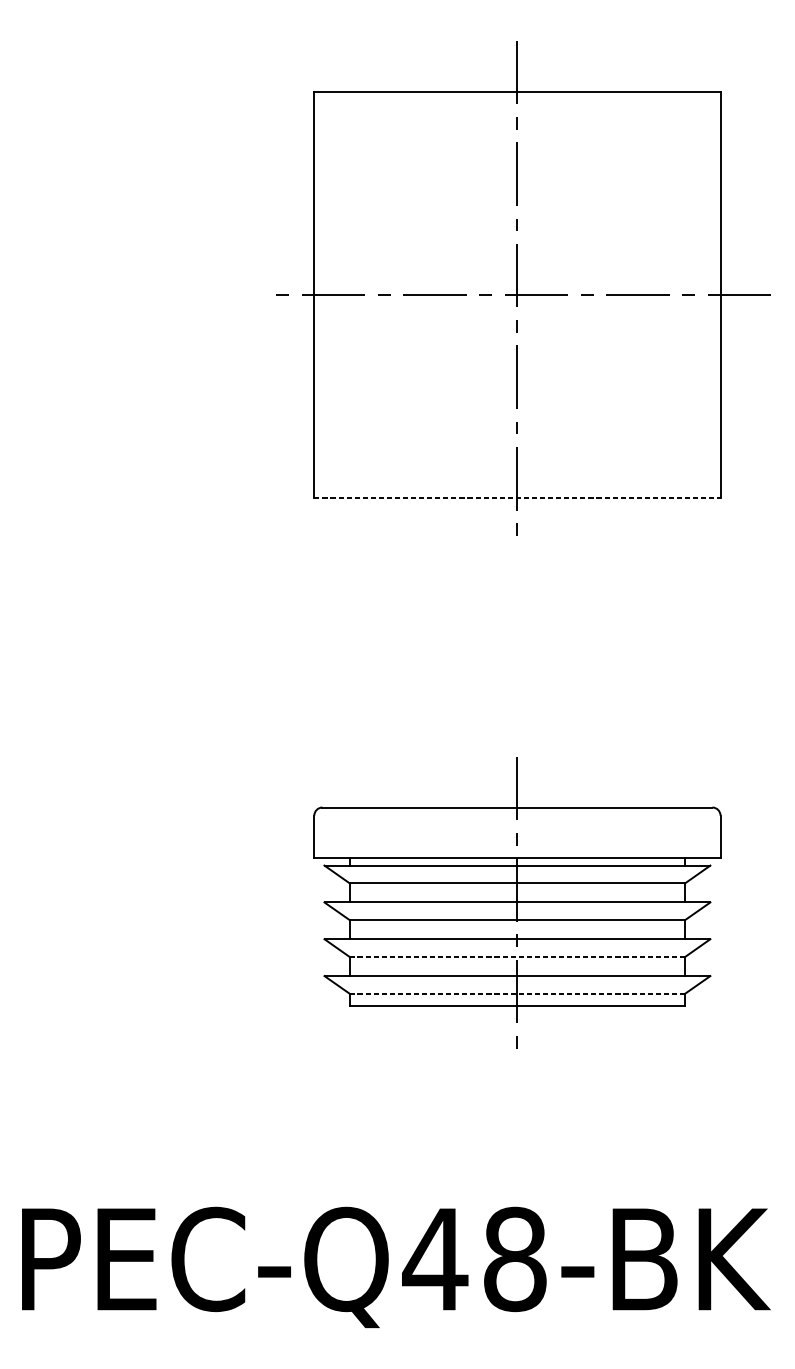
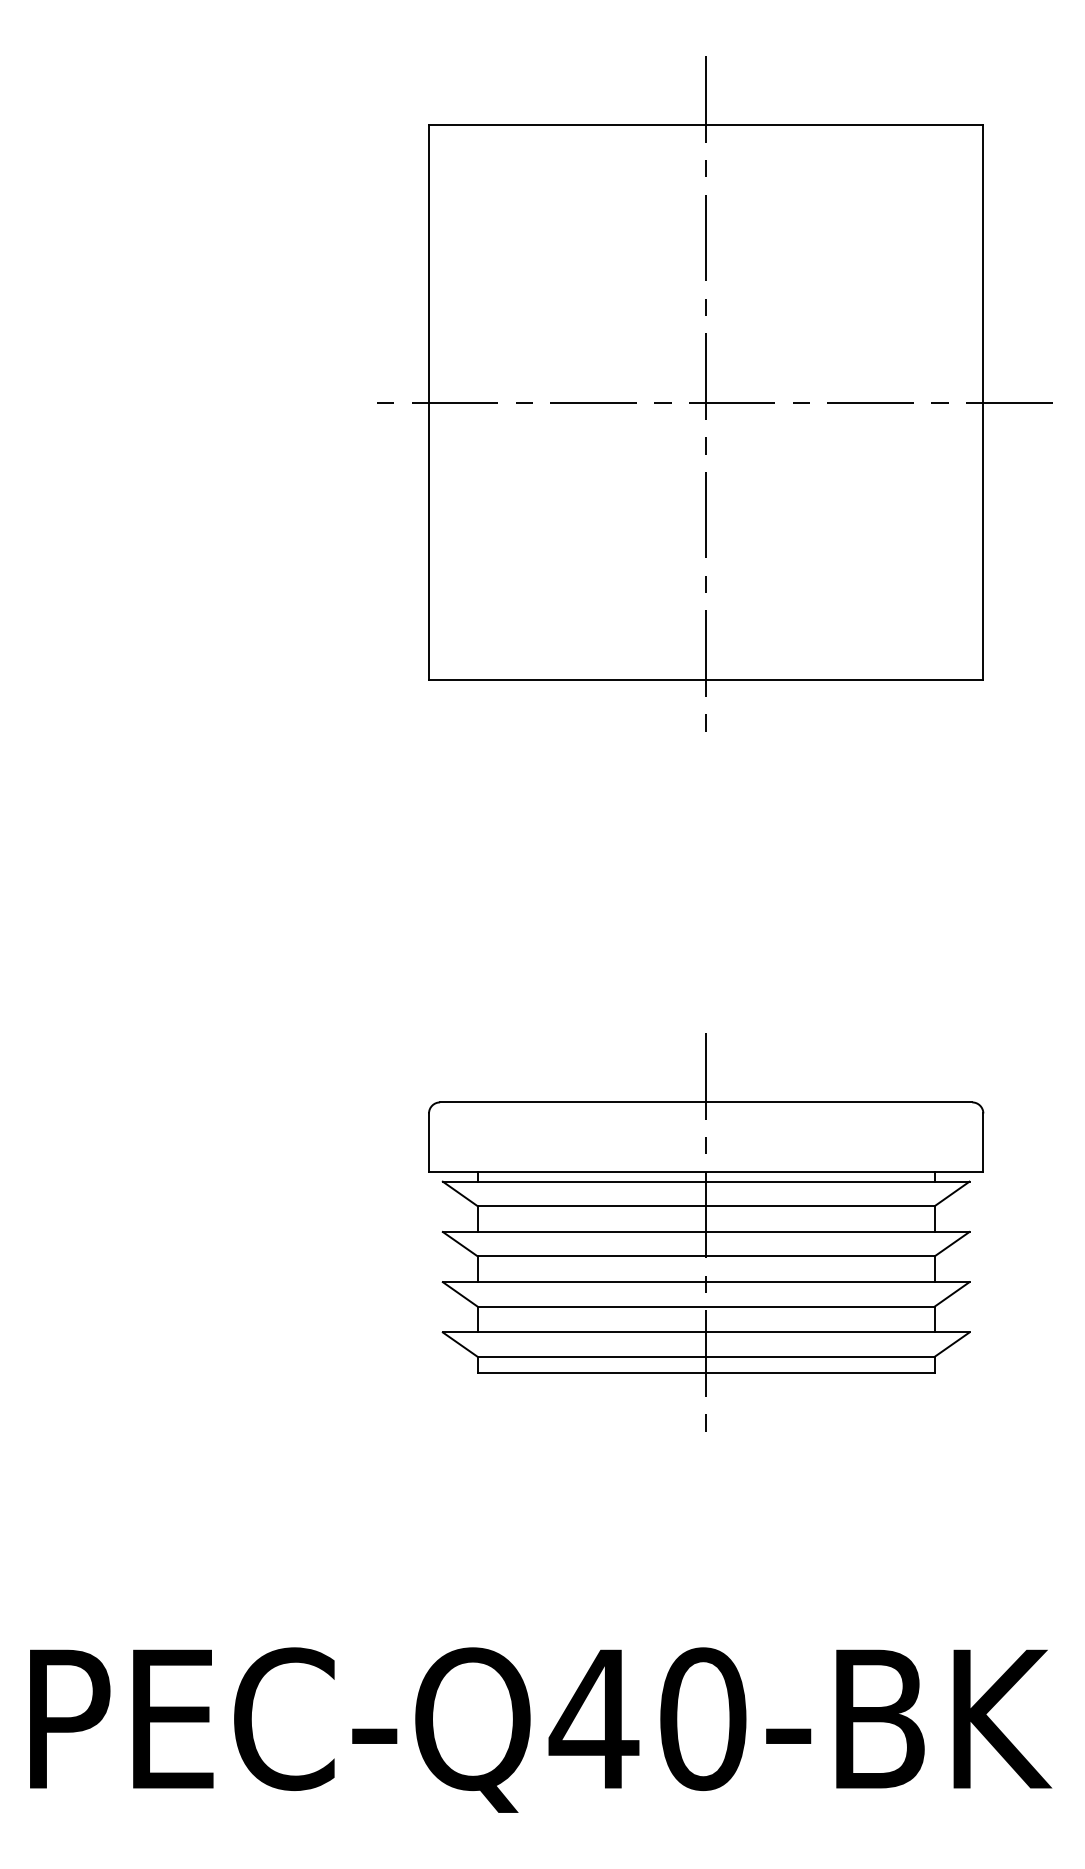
line: (517, 497) -> (706, 679), dashed -> solid
line: (517, 957) -> (706, 1306), dashed -> solid
line: (517, 993) -> (706, 1356), dashed -> solid
text: (515, 1258) -> (703, 1718), PEC-Q48-BK -> PEC-Q40-BK

